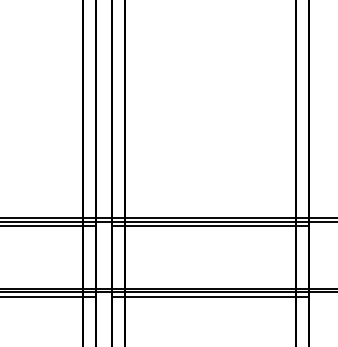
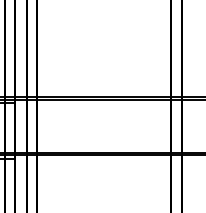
line: (210, 225) -> (104, 102), removed
line: (210, 297) -> (104, 159), removed

